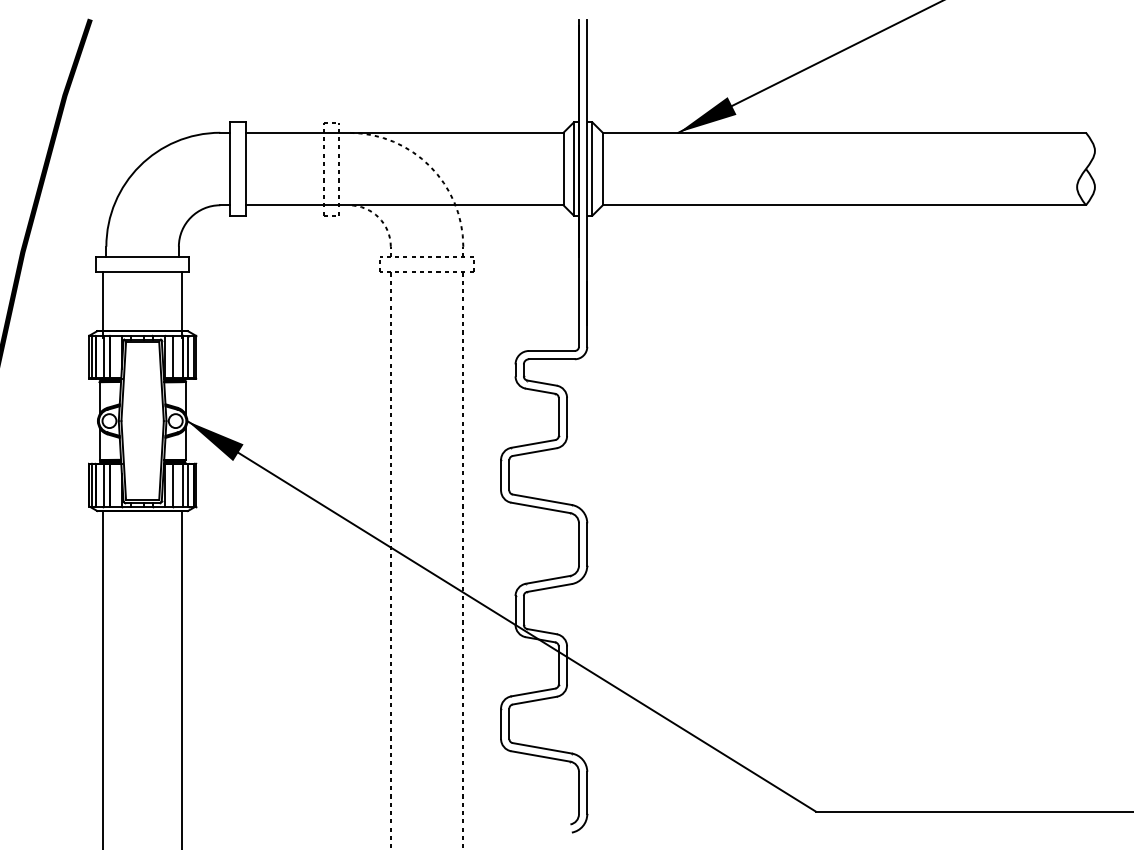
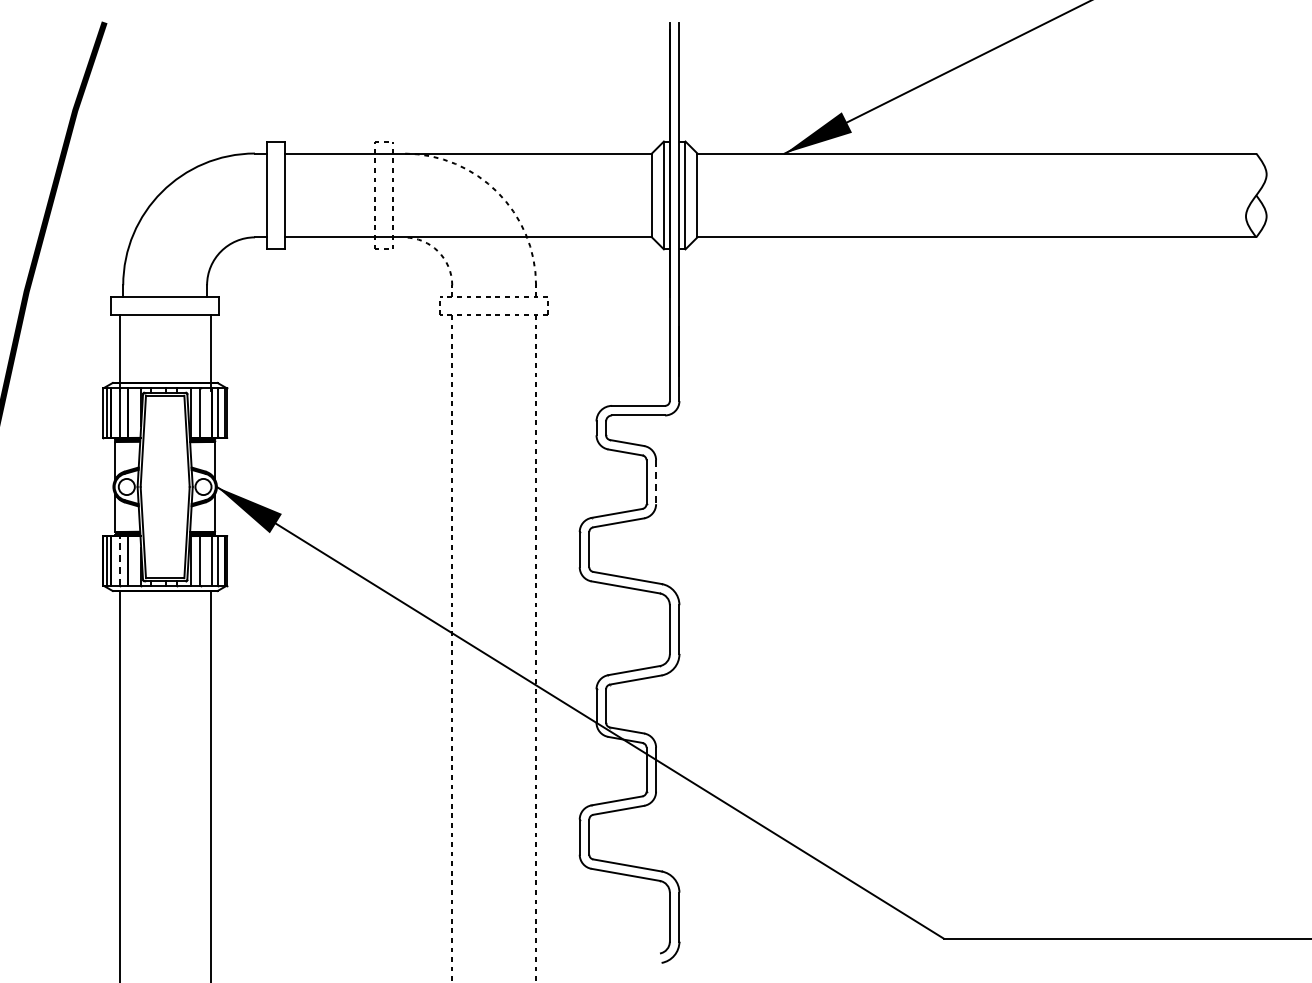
line: (567, 417) -> (656, 482), solid -> dashed
line: (104, 485) -> (120, 561), solid -> dashed

